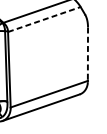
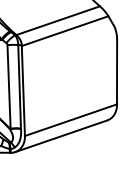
line: (44, 19) -> (65, 31), dashed -> solid
line: (88, 53) -> (117, 71), dashed -> solid

